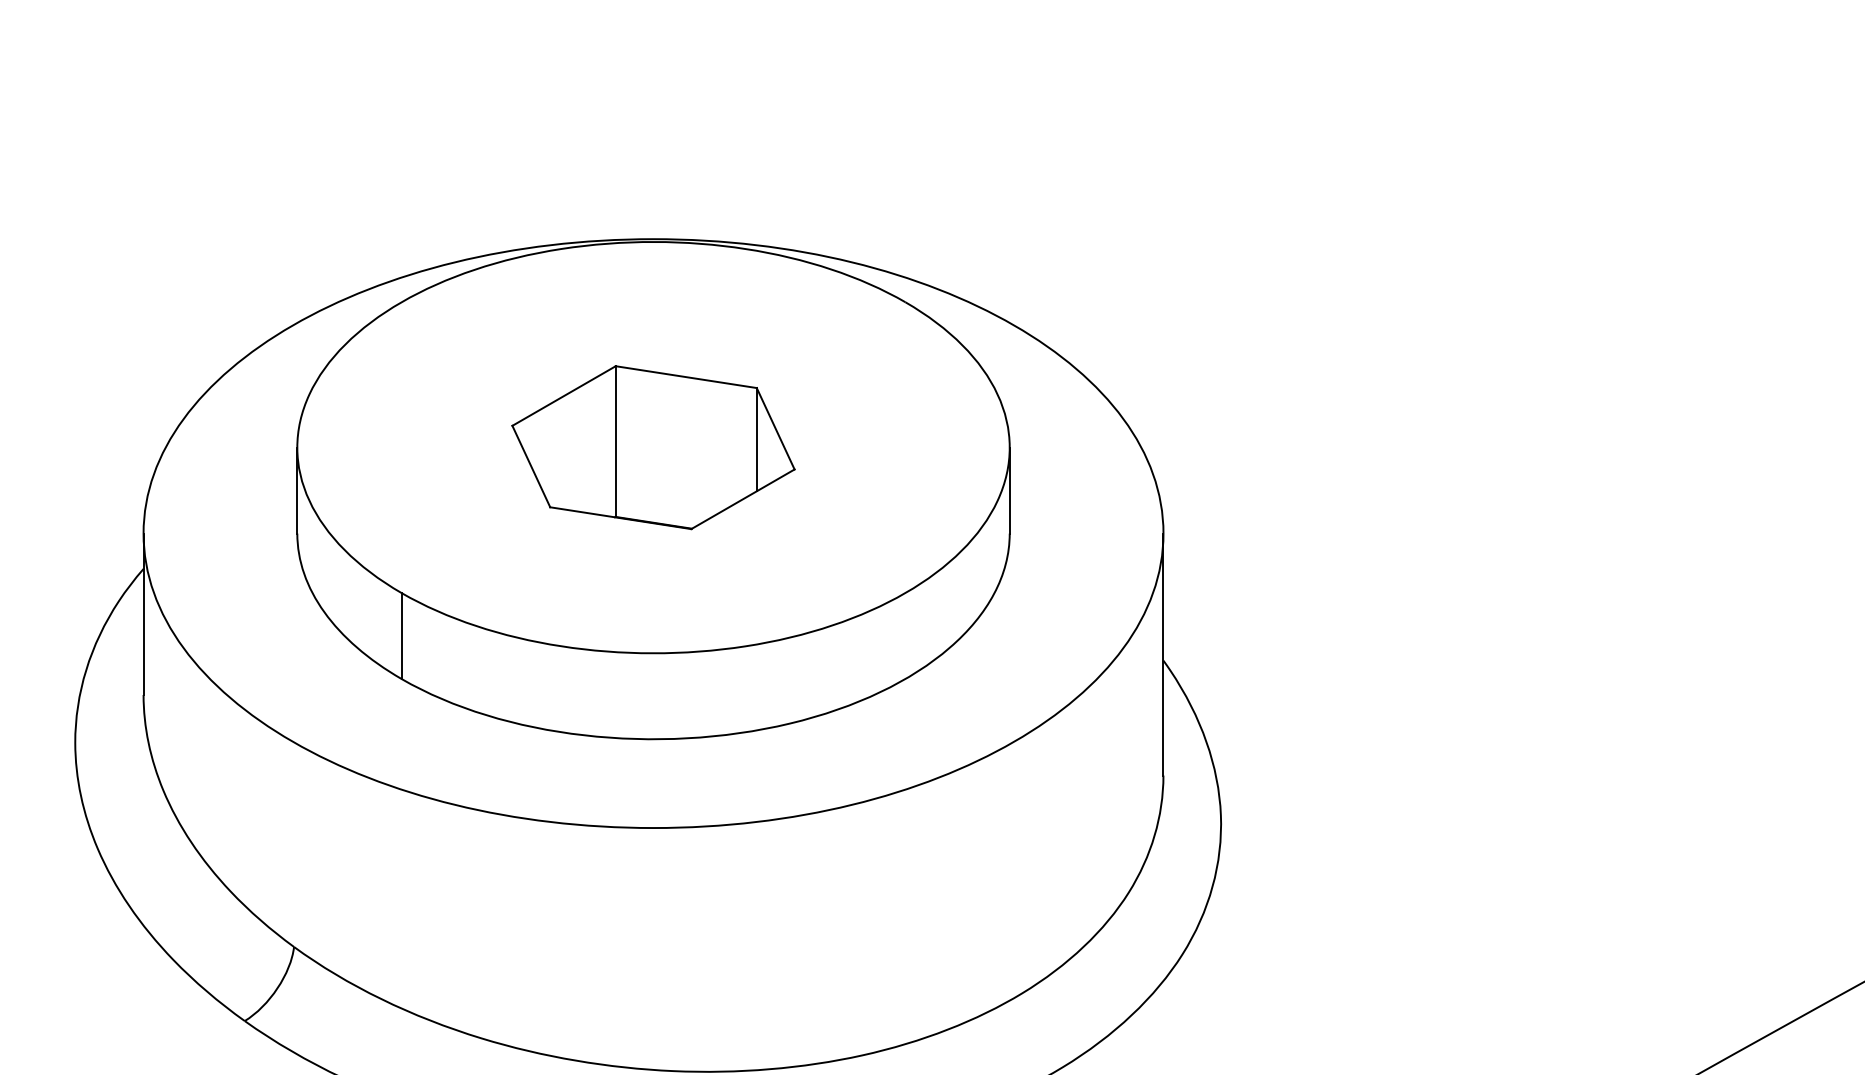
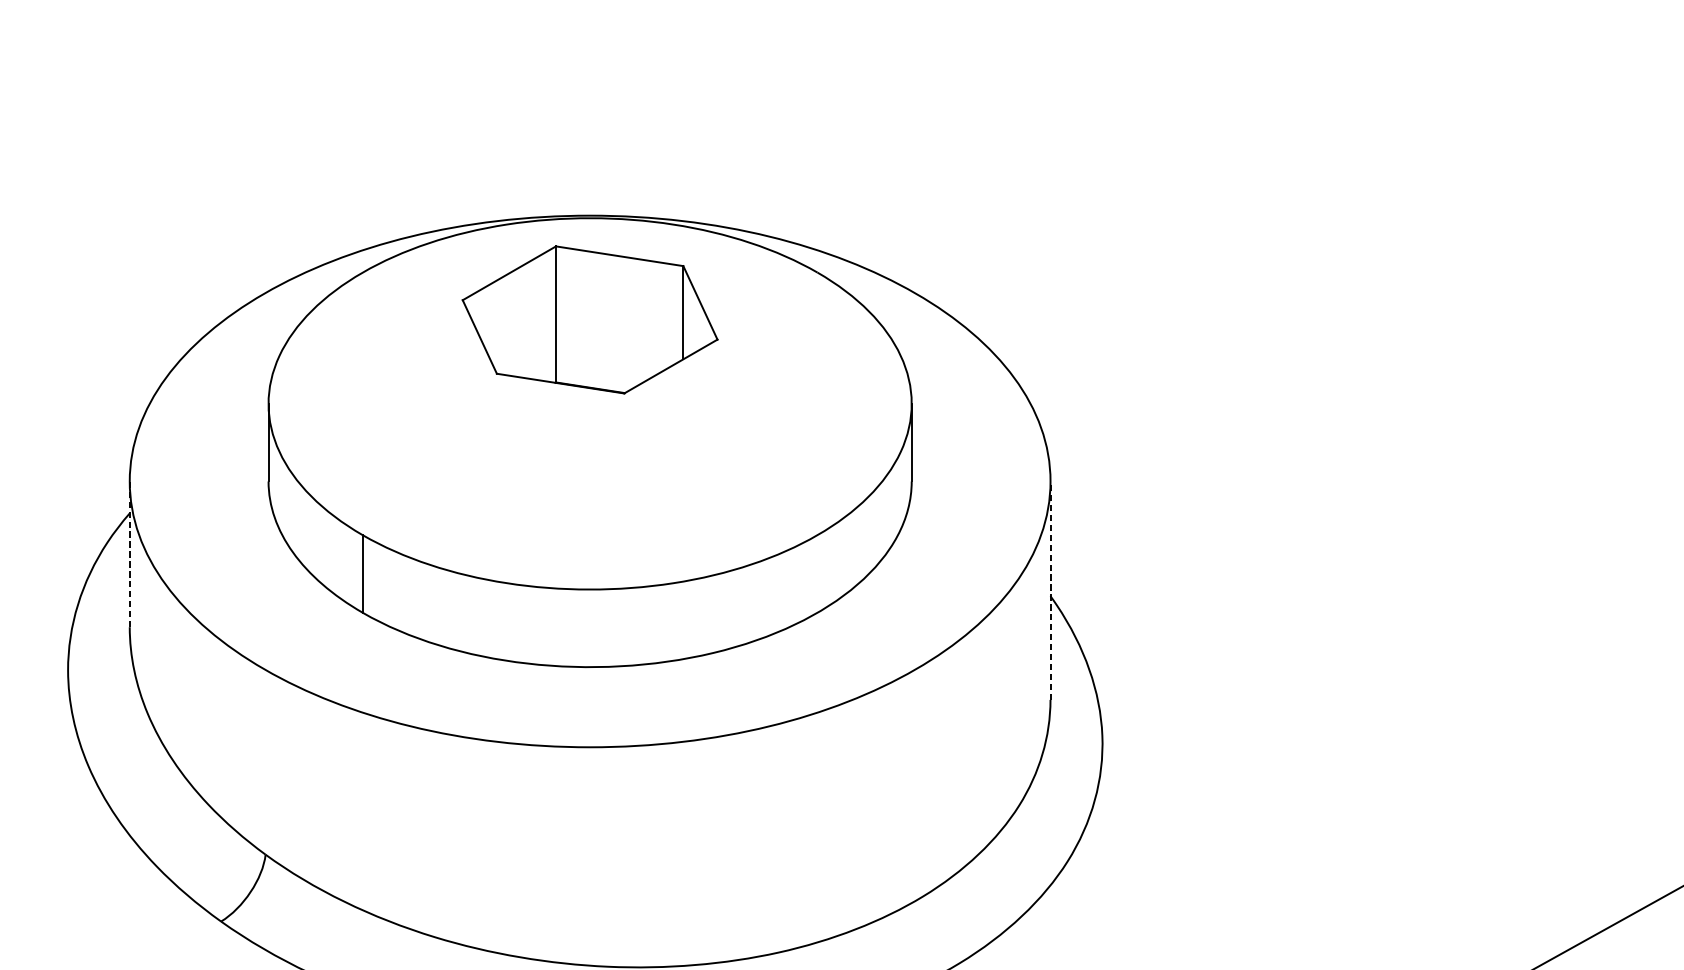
part: (653, 447) -> (590, 319), moved
line: (143, 614) -> (129, 554), solid -> dashed
line: (1163, 654) -> (1050, 590), solid -> dashed

